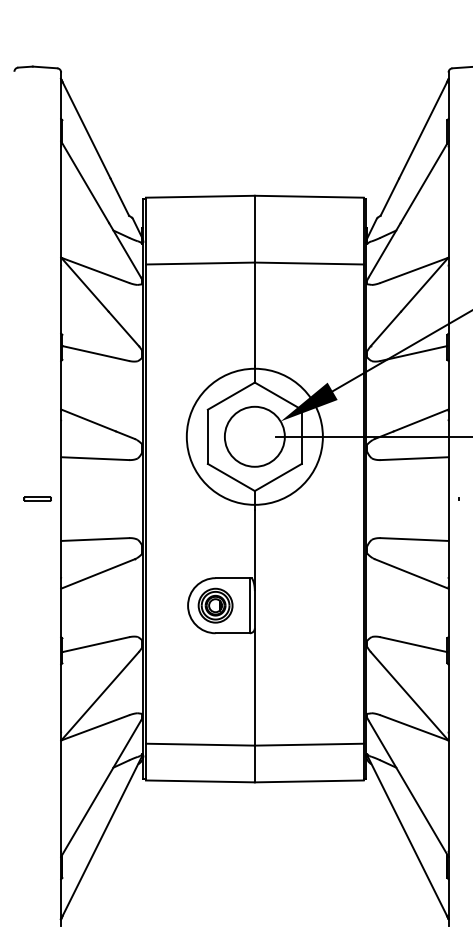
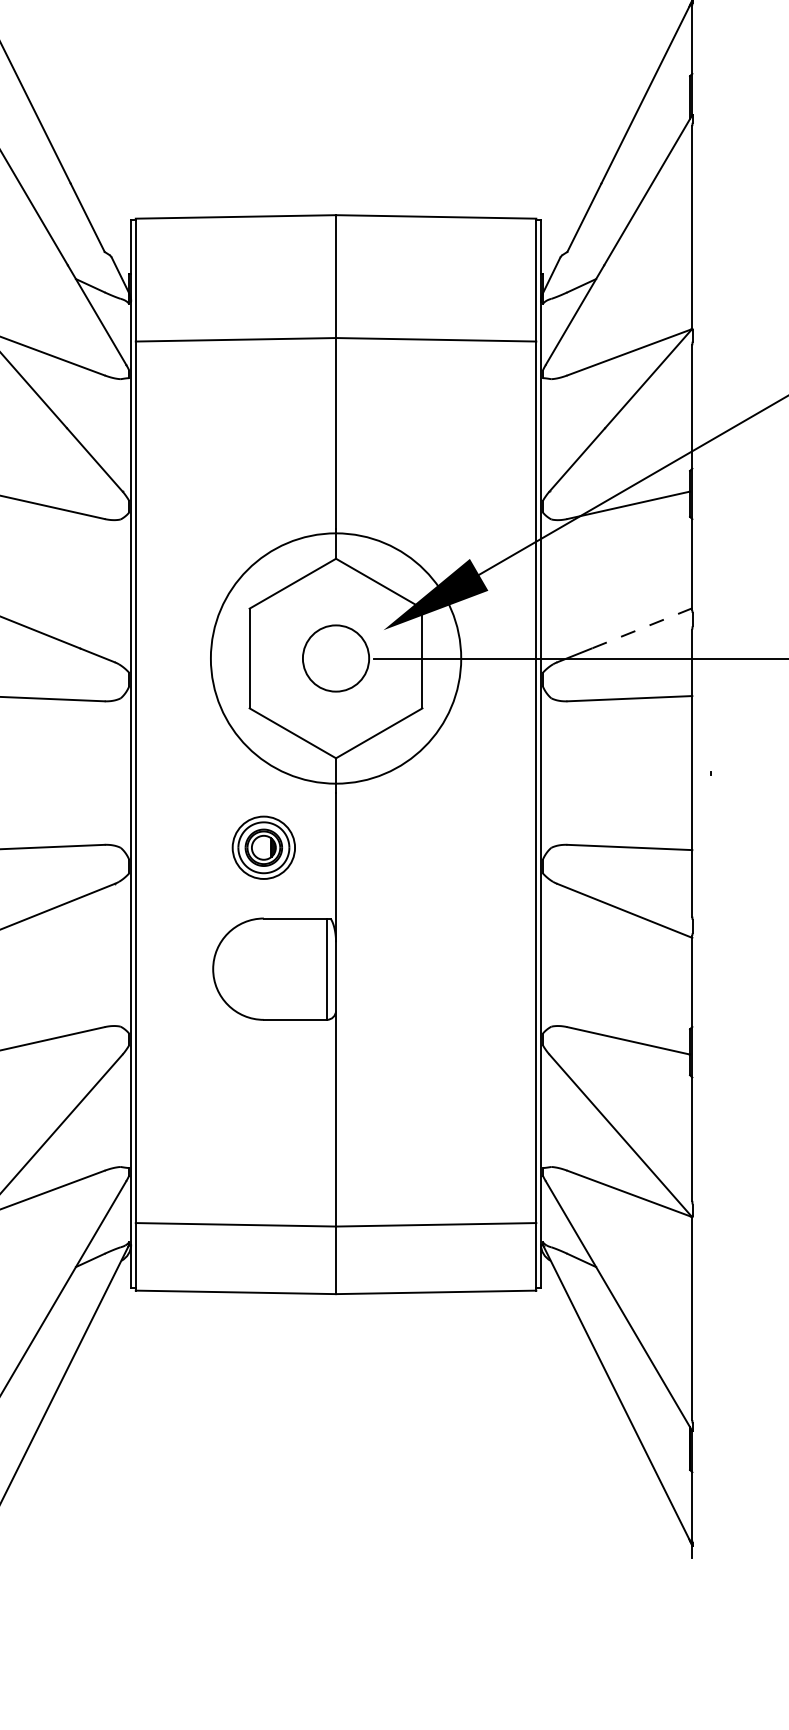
line: (420, 420) -> (640, 628), solid -> dashed
circle: (254, 436) -> (335, 657), size x0.6
part: (215, 605) -> (263, 847), moved

